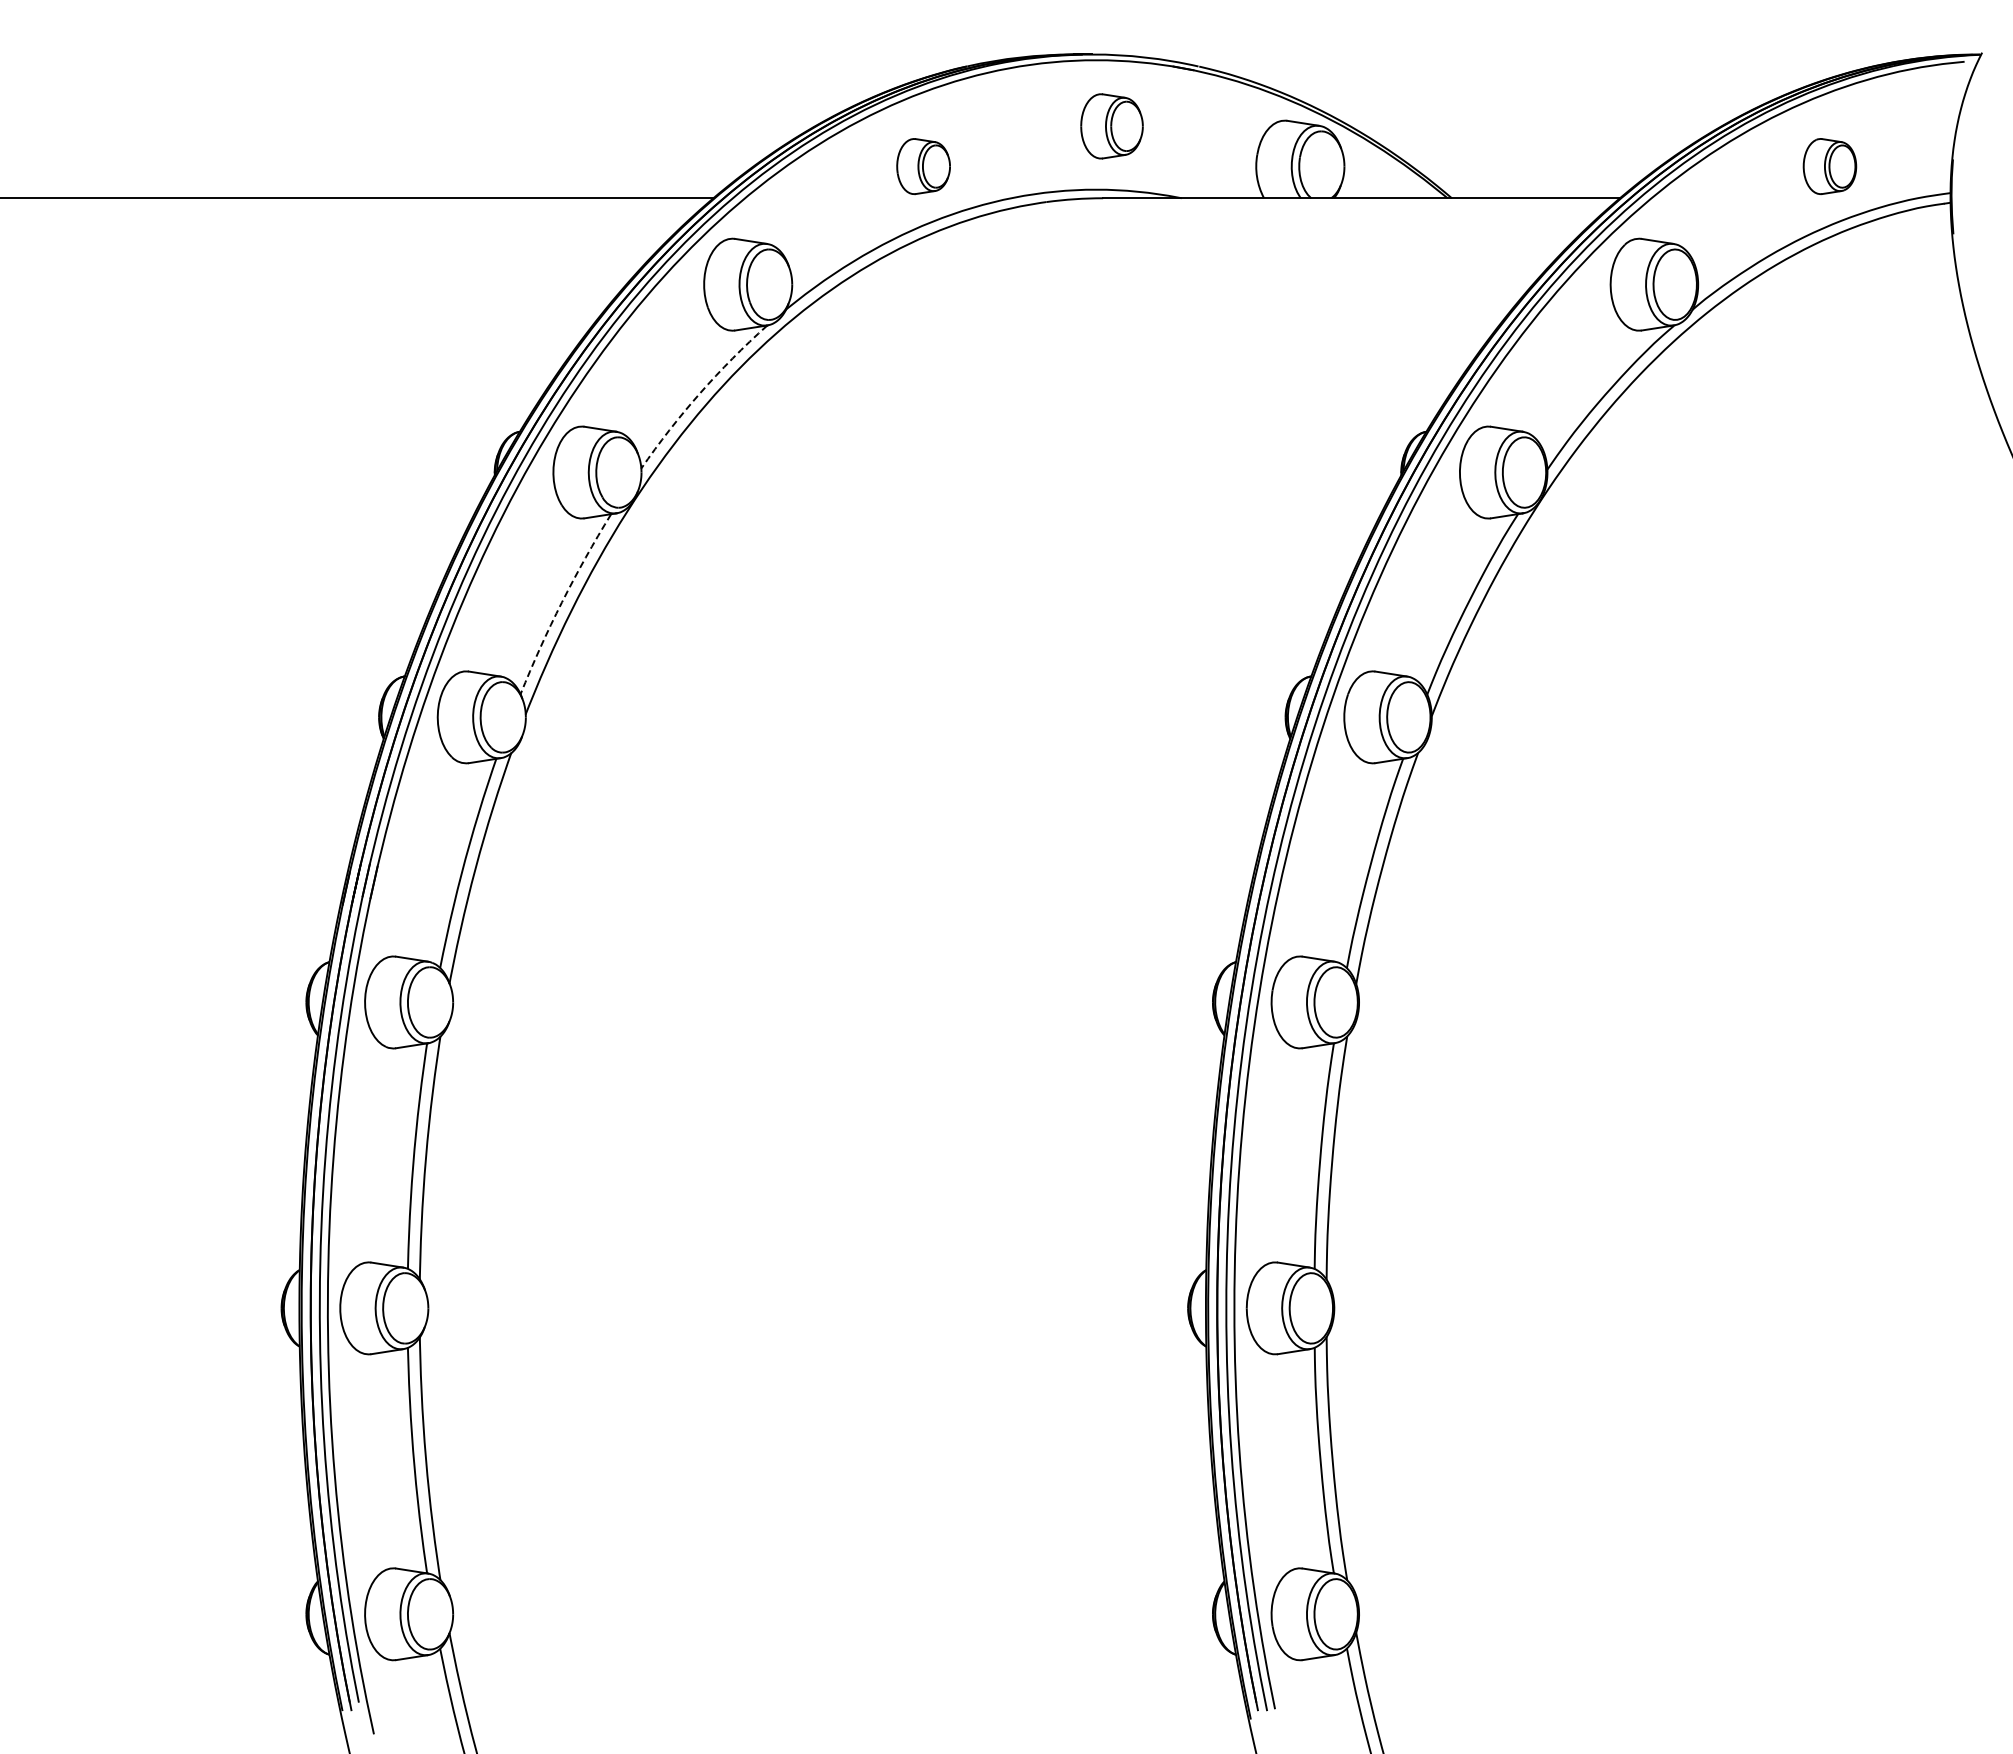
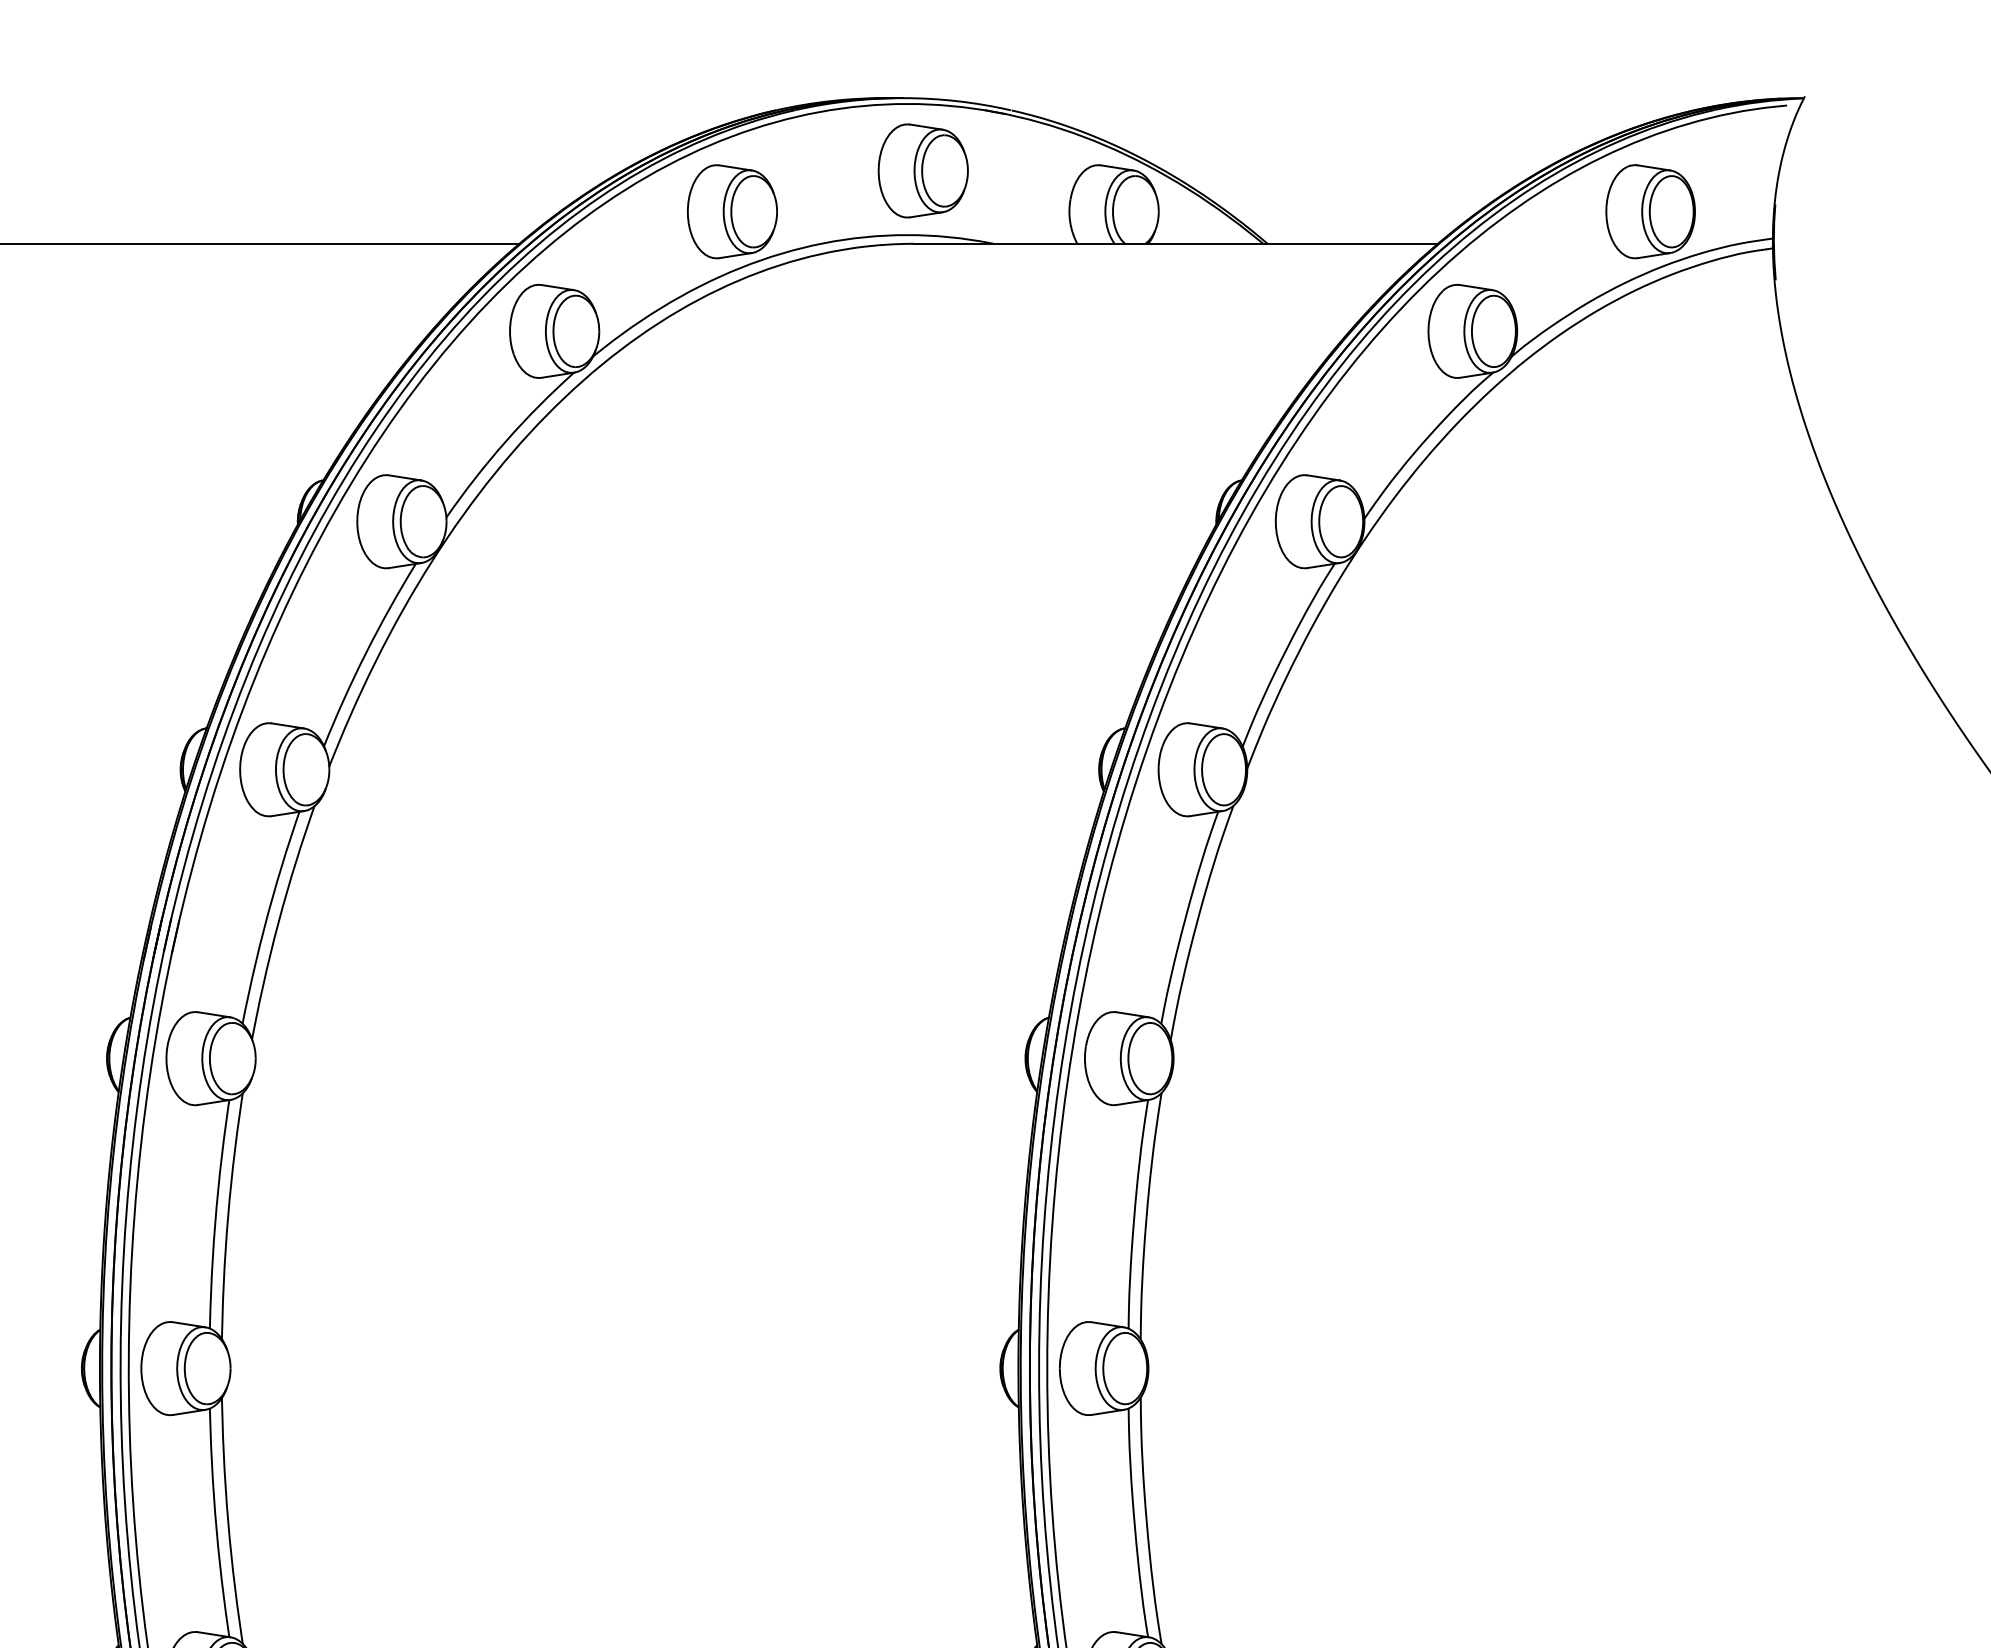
part: (1111, 126) -> (922, 171), size x1.43
part: (923, 166) -> (732, 211), size x1.67
part: (1829, 166) -> (1650, 211), size x1.67
arc: (700, 393) -> (506, 441), dashed -> solid
arc: (562, 602) -> (366, 653), dashed -> solid

